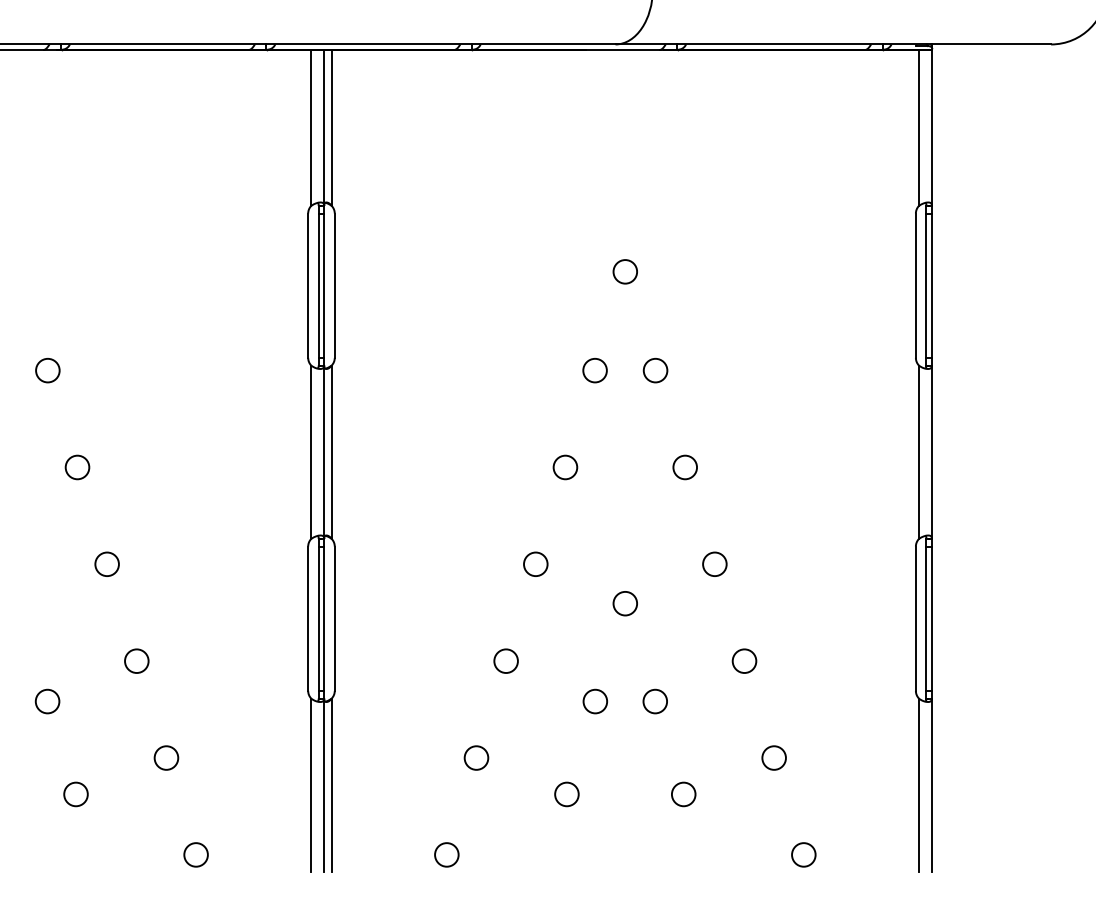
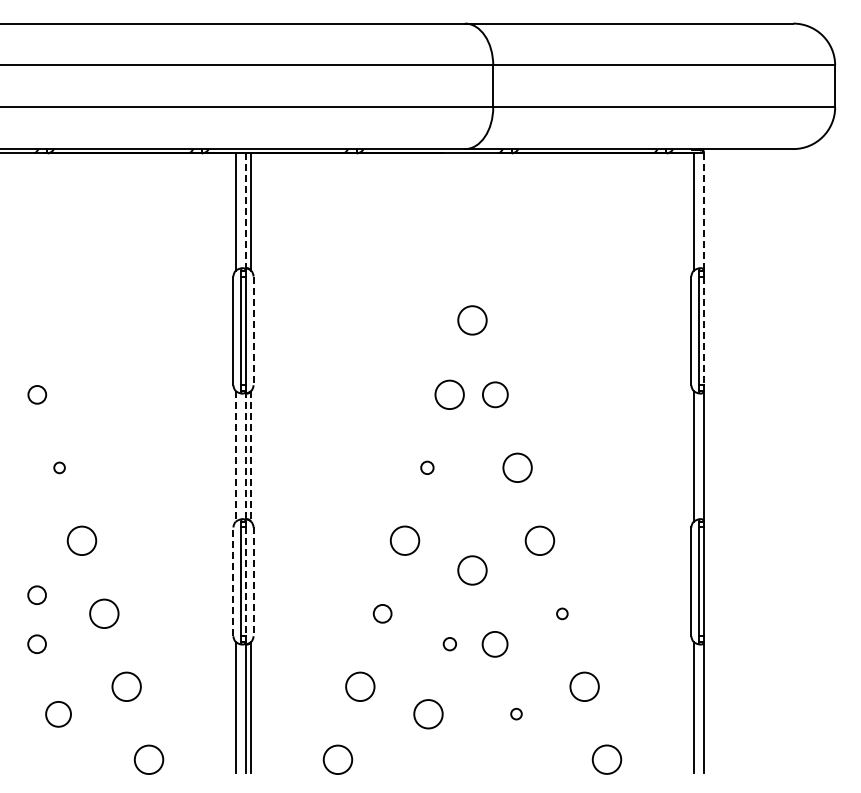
line: (324, 127) -> (245, 211), solid -> dashed
line: (931, 127) -> (703, 211), solid -> dashed
circle: (625, 271) -> (472, 320), size x1.6
line: (334, 286) -> (253, 331), solid -> dashed
line: (931, 286) -> (703, 331), solid -> dashed
circle: (594, 370) -> (449, 394), size x1.6
circle: (654, 370) -> (494, 394), size x1.4
line: (310, 452) -> (235, 456), solid -> dashed
line: (324, 452) -> (245, 456), solid -> dashed
line: (332, 452) -> (251, 456), solid -> dashed
circle: (77, 467) -> (59, 467), size x0.6
circle: (565, 467) -> (427, 467), size x0.7
circle: (685, 467) -> (517, 467), size x1.6
circle: (106, 563) -> (81, 540), size x1.6
circle: (535, 563) -> (404, 540), size x1.6
circle: (714, 563) -> (539, 540), size x1.6
circle: (625, 603) -> (472, 570), size x1.6
line: (308, 618) -> (233, 581), solid -> dashed
line: (324, 619) -> (245, 582), solid -> dashed
line: (334, 619) -> (253, 582), solid -> dashed
circle: (46, 635) -> (36, 594), added
circle: (137, 660) -> (104, 613), size x1.6
circle: (744, 660) -> (562, 613), size x0.6
circle: (594, 700) -> (449, 643), size x0.7
circle: (654, 700) -> (494, 643), size x1.4
circle: (166, 757) -> (126, 686), size x1.6
circle: (476, 757) -> (360, 686), size x1.6
circle: (773, 757) -> (584, 686), size x1.6
circle: (75, 793) -> (58, 713), size x1.4
circle: (683, 793) -> (516, 713), size x0.6
circle: (566, 794) -> (428, 714), size x1.6
circle: (195, 854) -> (148, 759), size x1.6
circle: (446, 854) -> (337, 759), size x1.6
circle: (803, 854) -> (606, 759), size x1.6

